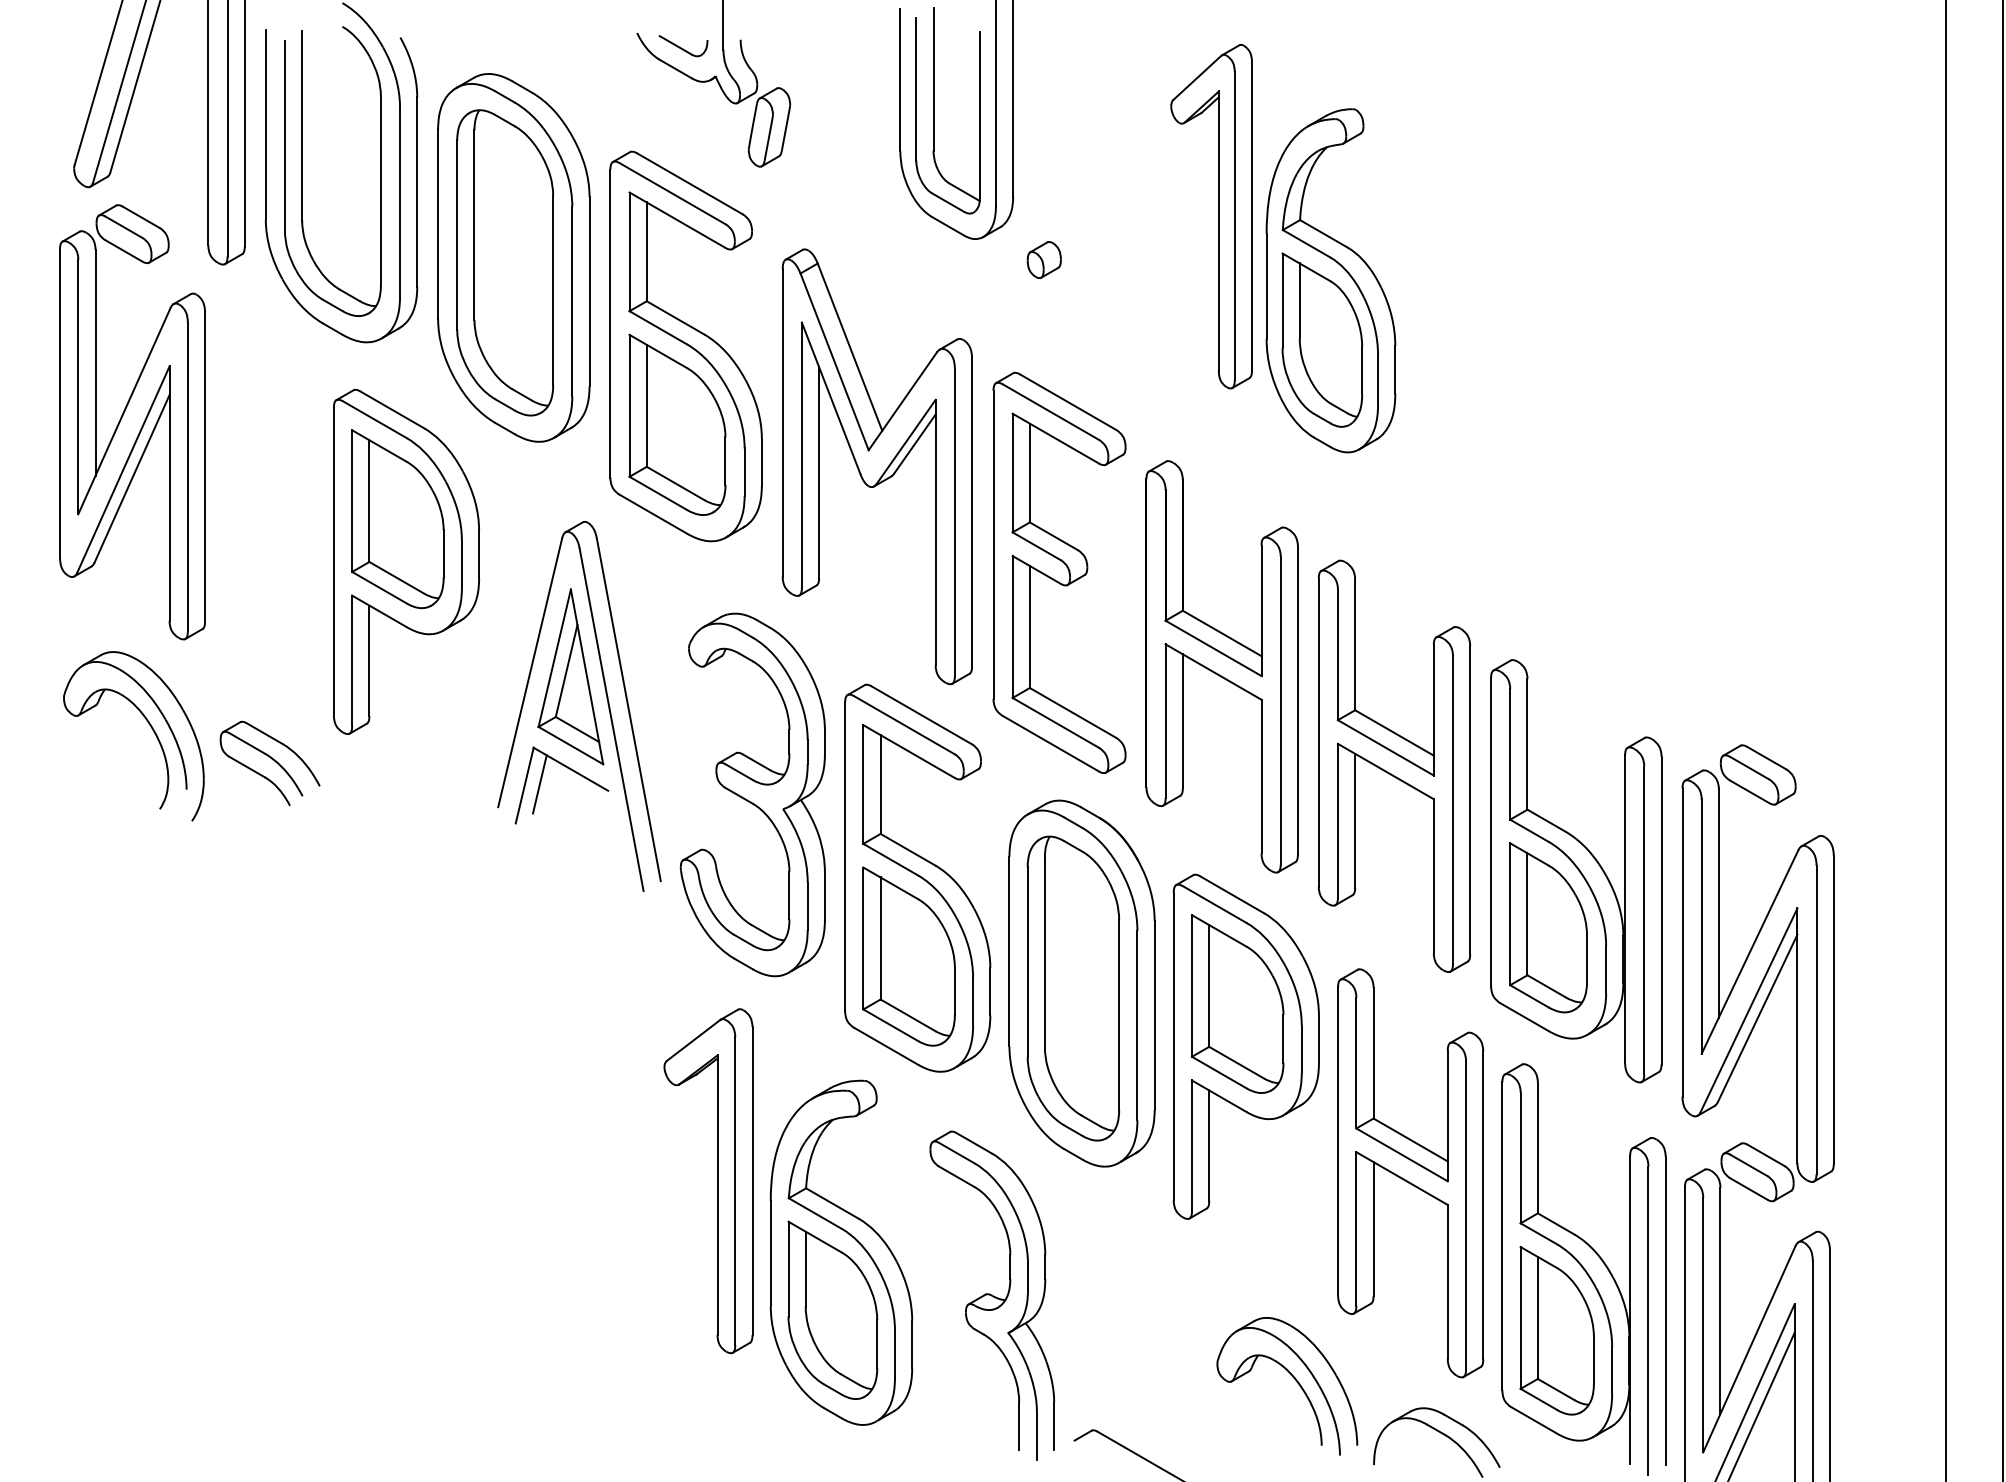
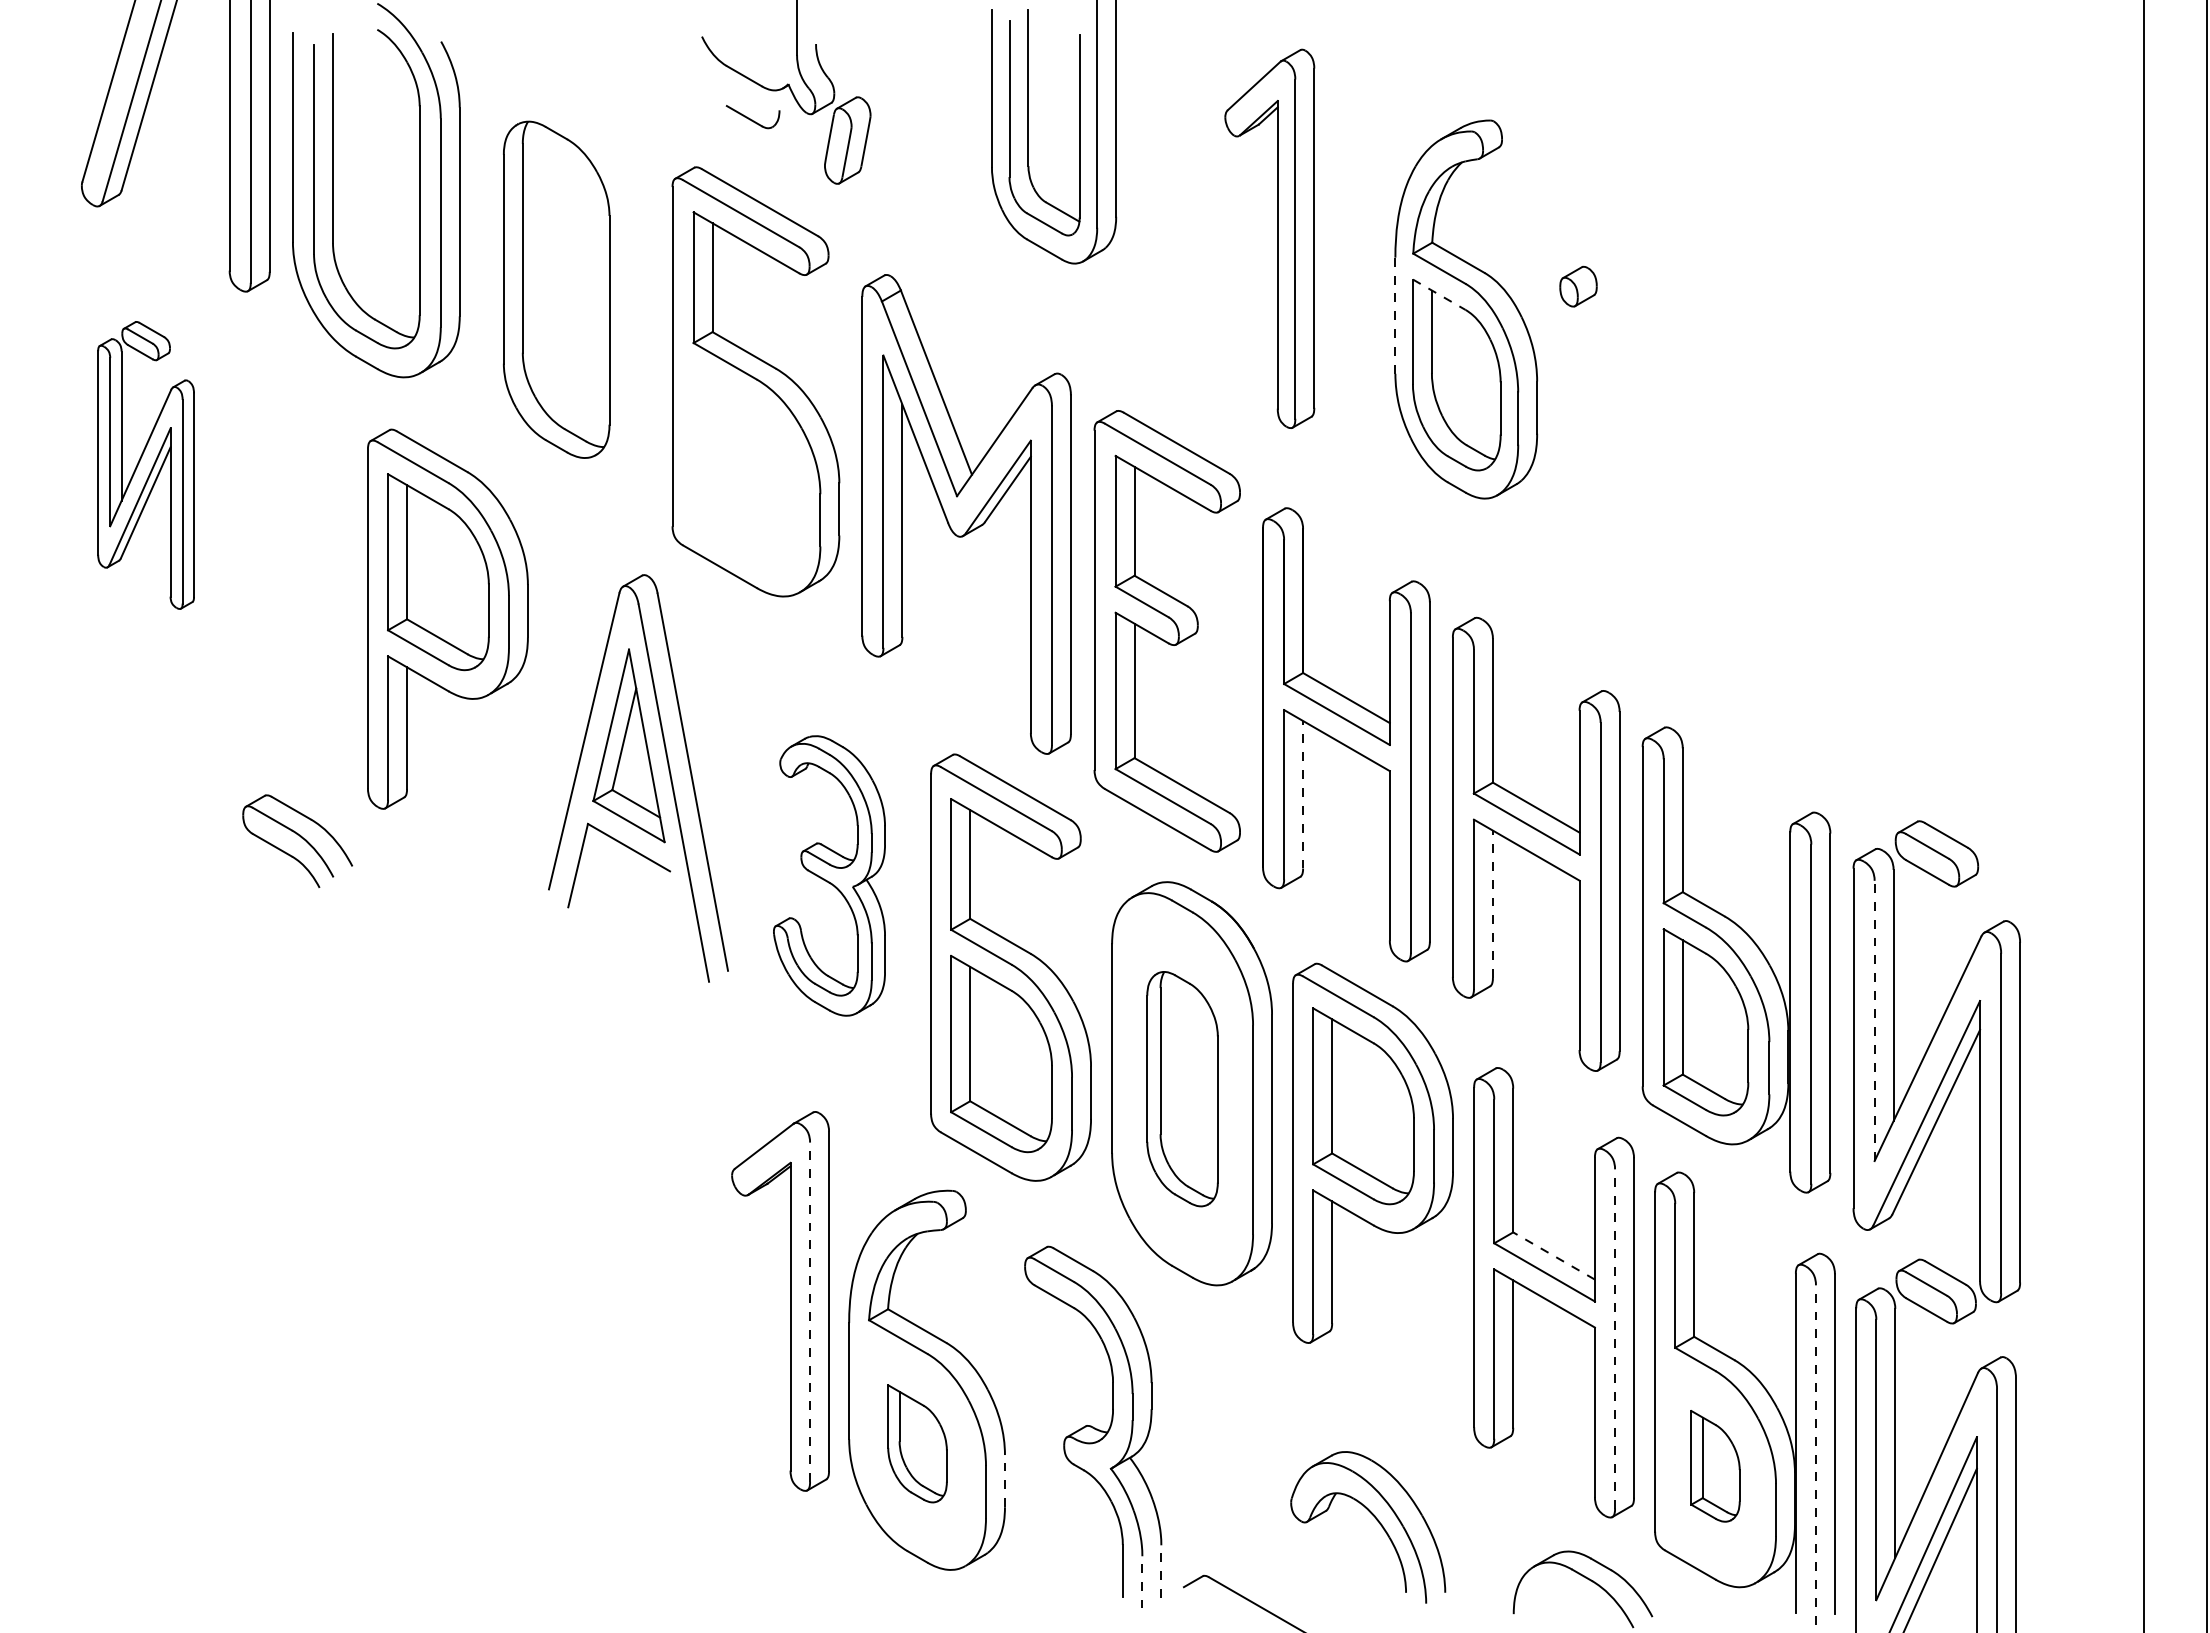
part: (683, 46) -> (752, 117), moved
part: (1218, 216) -> (1277, 238), moved
part: (513, 257) -> (565, 283), removed
part: (1044, 259) -> (1578, 286), moved
line: (1306, 267) -> (1439, 294), solid -> dashed
line: (1266, 287) -> (1395, 316), solid -> dashed
part: (131, 422) -> (145, 465), size x0.6
part: (677, 425) -> (746, 468), removed
line: (1183, 721) -> (1303, 794), solid -> dashed
part: (150, 726) -> (165, 800), removed
line: (539, 784) -> (594, 864), removed
part: (752, 794) -> (829, 875), size x0.7
line: (1354, 820) -> (1492, 904), solid -> dashed
line: (1701, 926) -> (1874, 1020), solid -> dashed
part: (1073, 987) -> (1182, 1088), size x0.7
line: (1410, 1139) -> (1553, 1255), solid -> dashed
line: (735, 1191) -> (810, 1312), solid -> dashed
line: (1466, 1214) -> (1615, 1338), solid -> dashed
part: (832, 1310) -> (917, 1443), size x0.6
line: (1647, 1320) -> (1815, 1454), solid -> dashed
part: (1557, 1331) -> (1715, 1466), size x0.6
line: (911, 1343) -> (1004, 1480), solid -> dashed
part: (1293, 1379) -> (1375, 1519), moved
line: (1054, 1425) -> (1161, 1570), solid -> dashed
line: (1037, 1435) -> (1142, 1581), solid -> dashed

